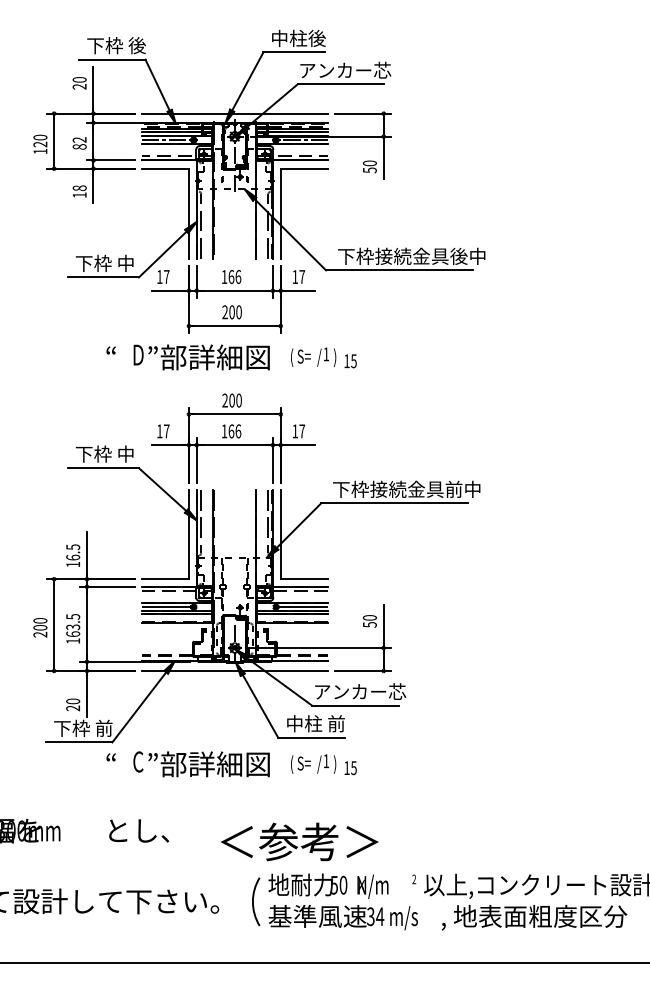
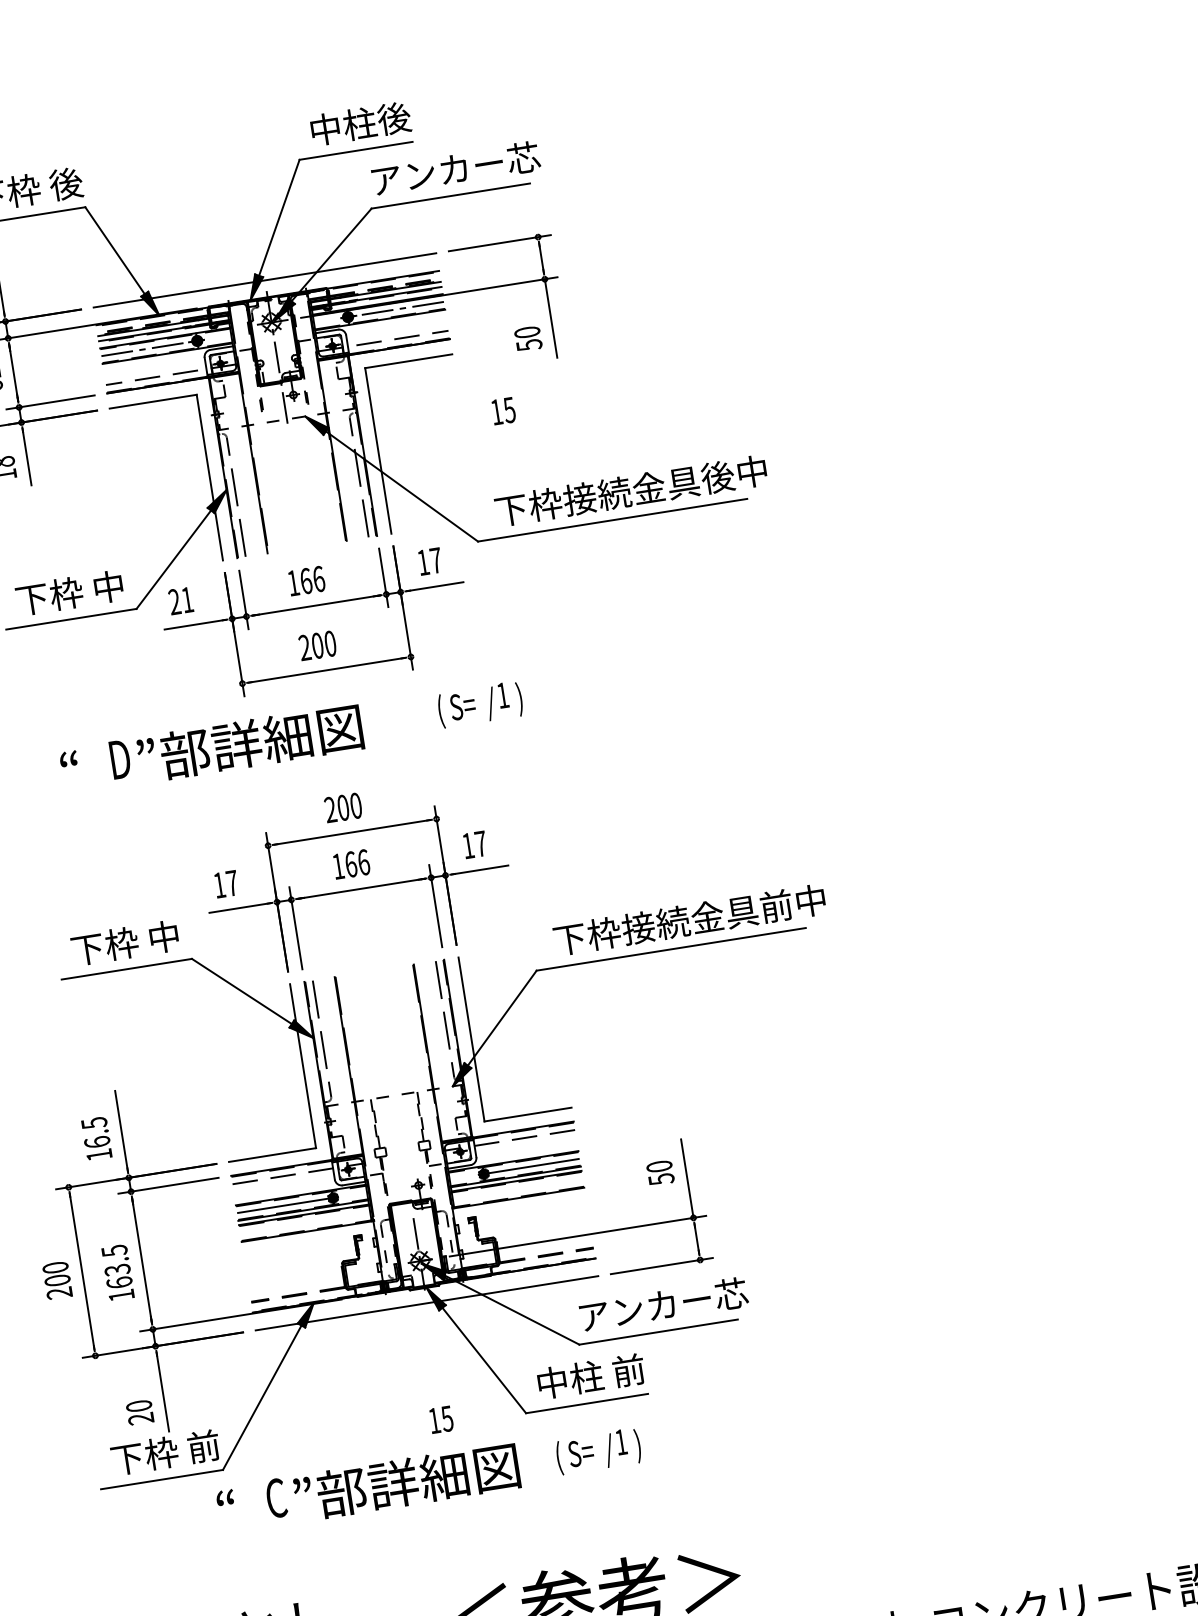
text: (163, 276) -> (181, 599), 17 -> 21
text: (187, 357) -> (210, 749), moved
text: (350, 361) -> (503, 411), moved
text: (350, 768) -> (441, 1420), moved

